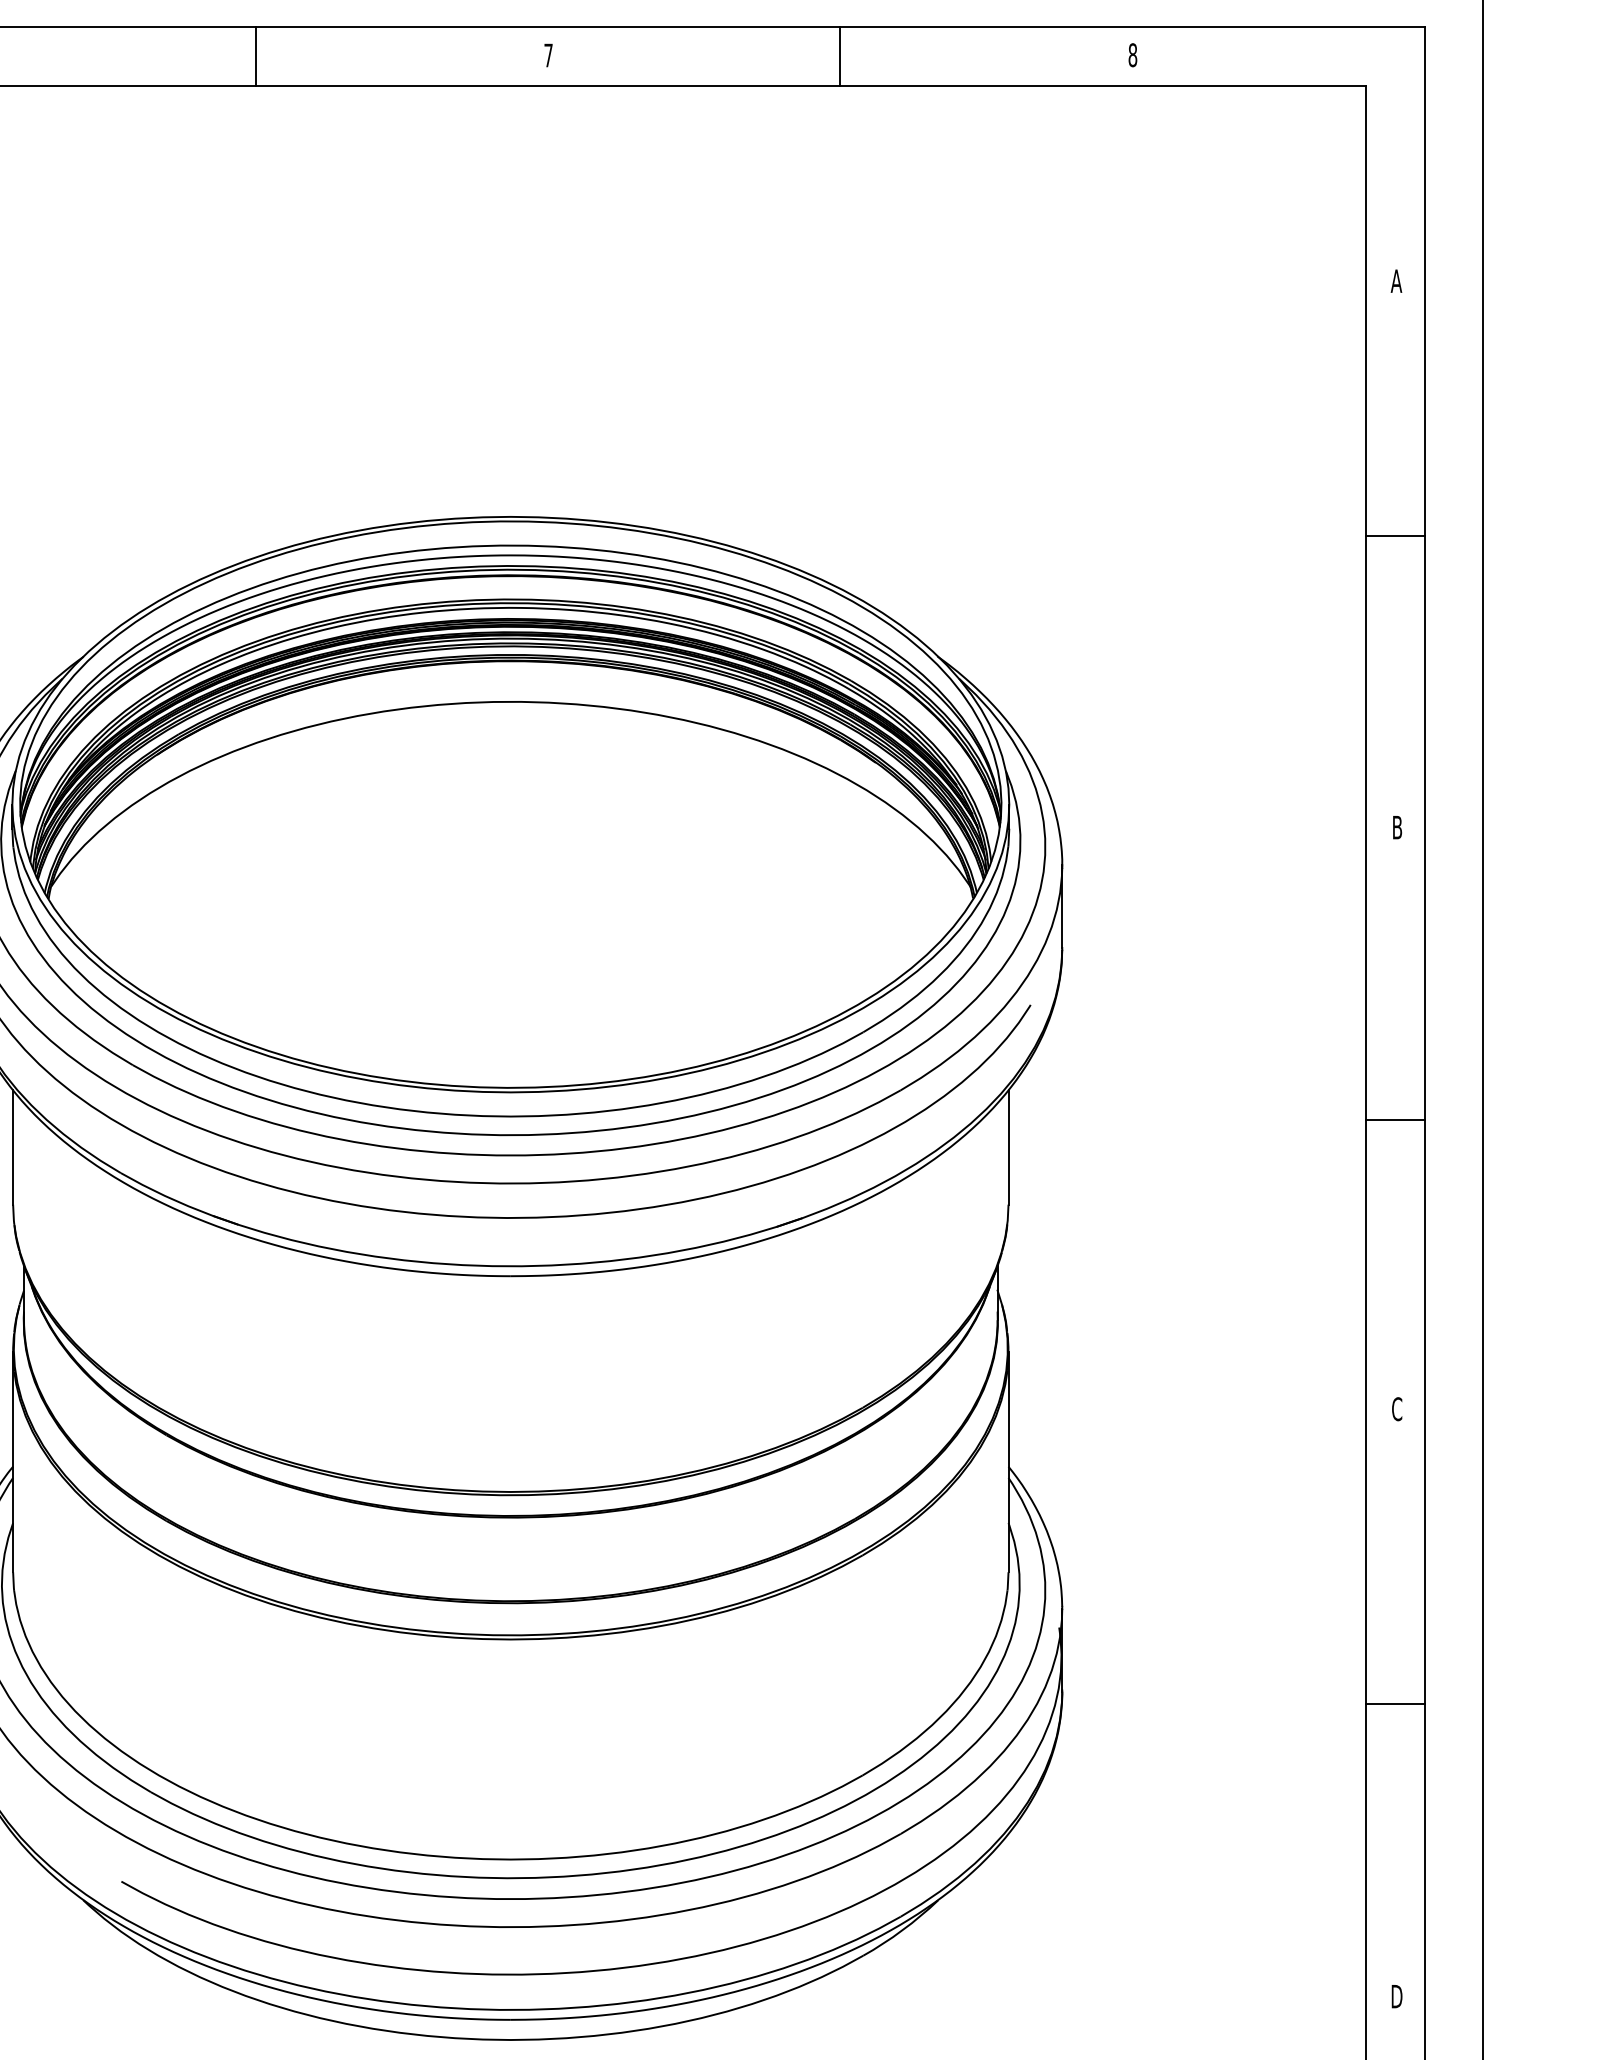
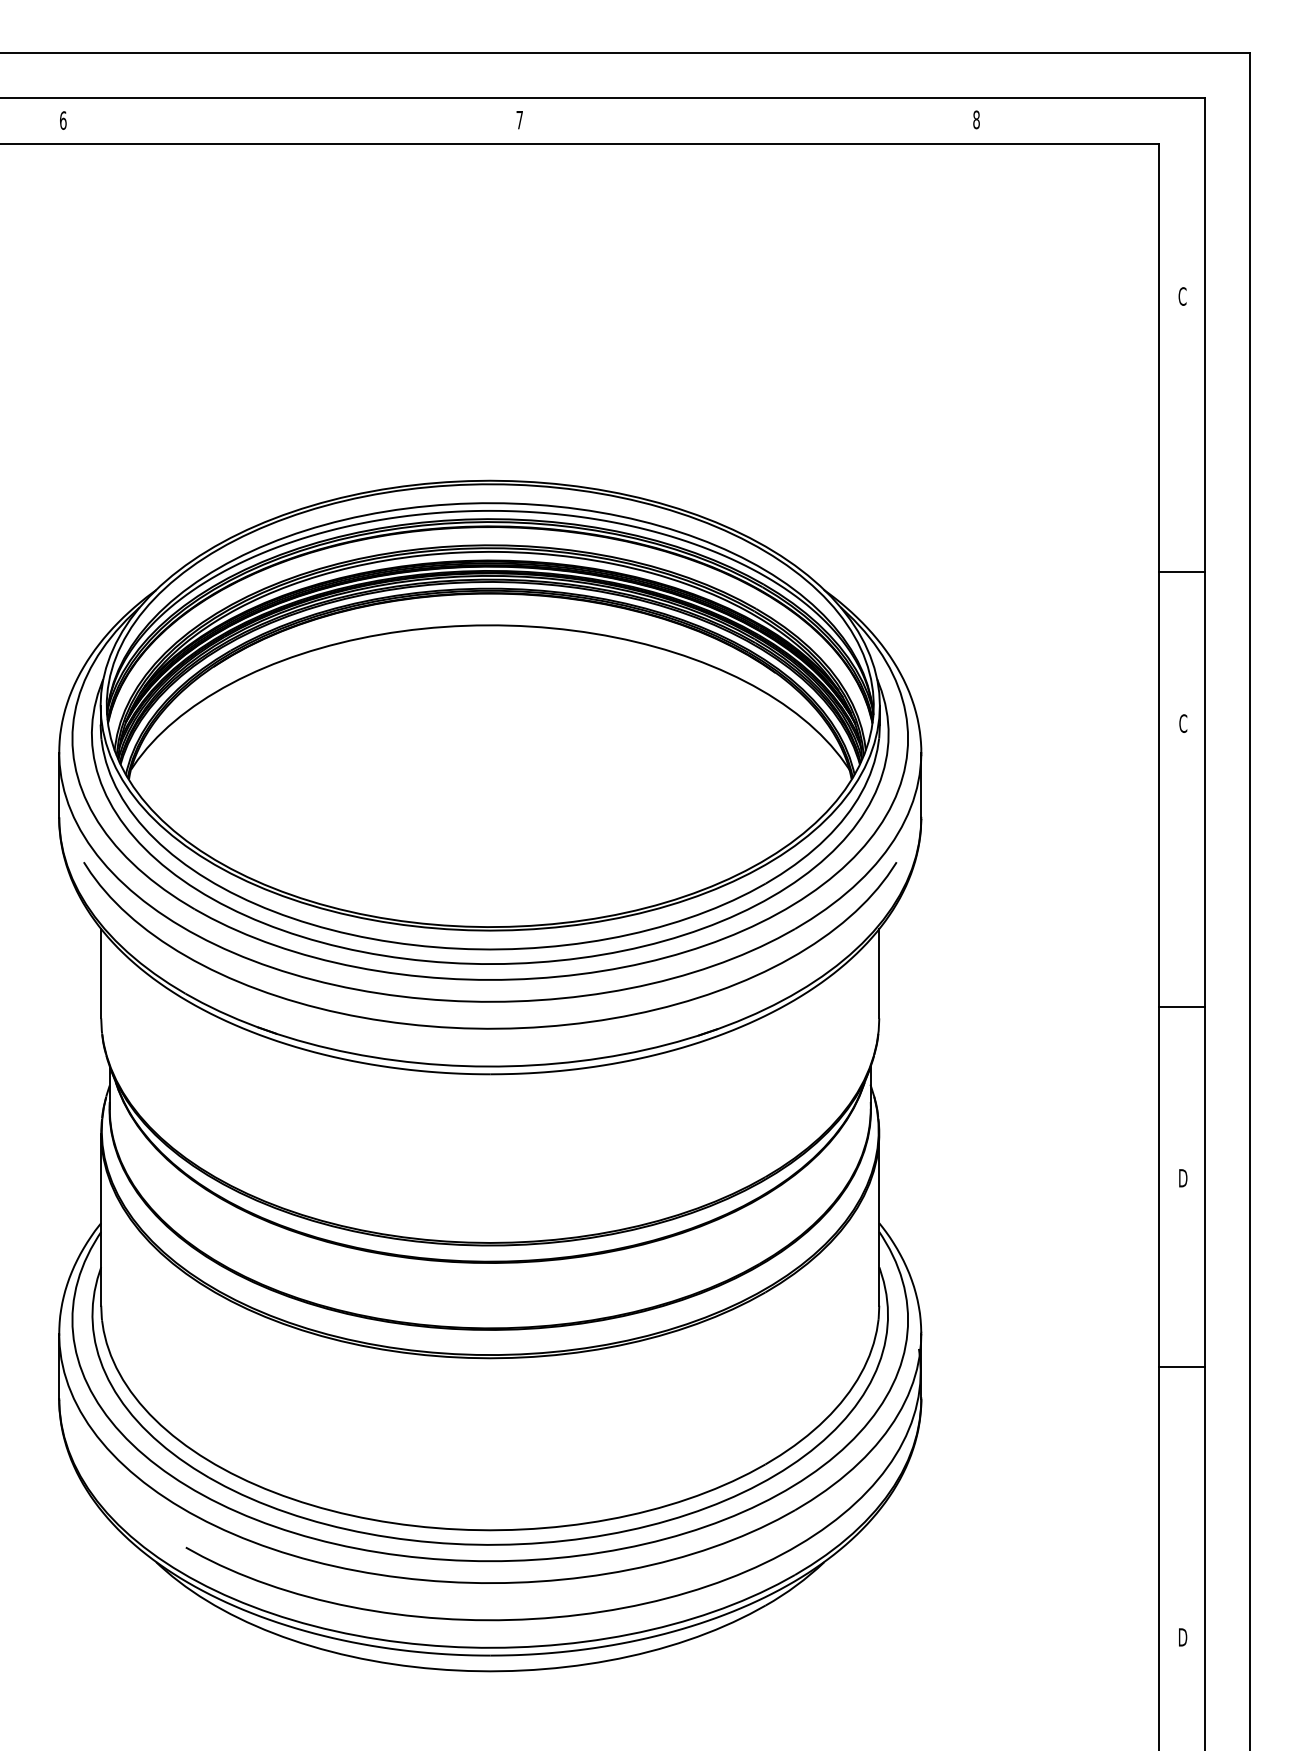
line: (256, 56) -> (291, 120), removed
line: (839, 56) -> (747, 120), removed
text: (1396, 281) -> (1182, 296), A -> C
line: (1395, 535) -> (1181, 572), moved
text: (1397, 827) -> (1183, 723), B -> C
line: (1395, 1120) -> (1181, 1007), moved
text: (1397, 1408) -> (1183, 1177), C -> D
line: (1395, 1703) -> (1181, 1366), moved

